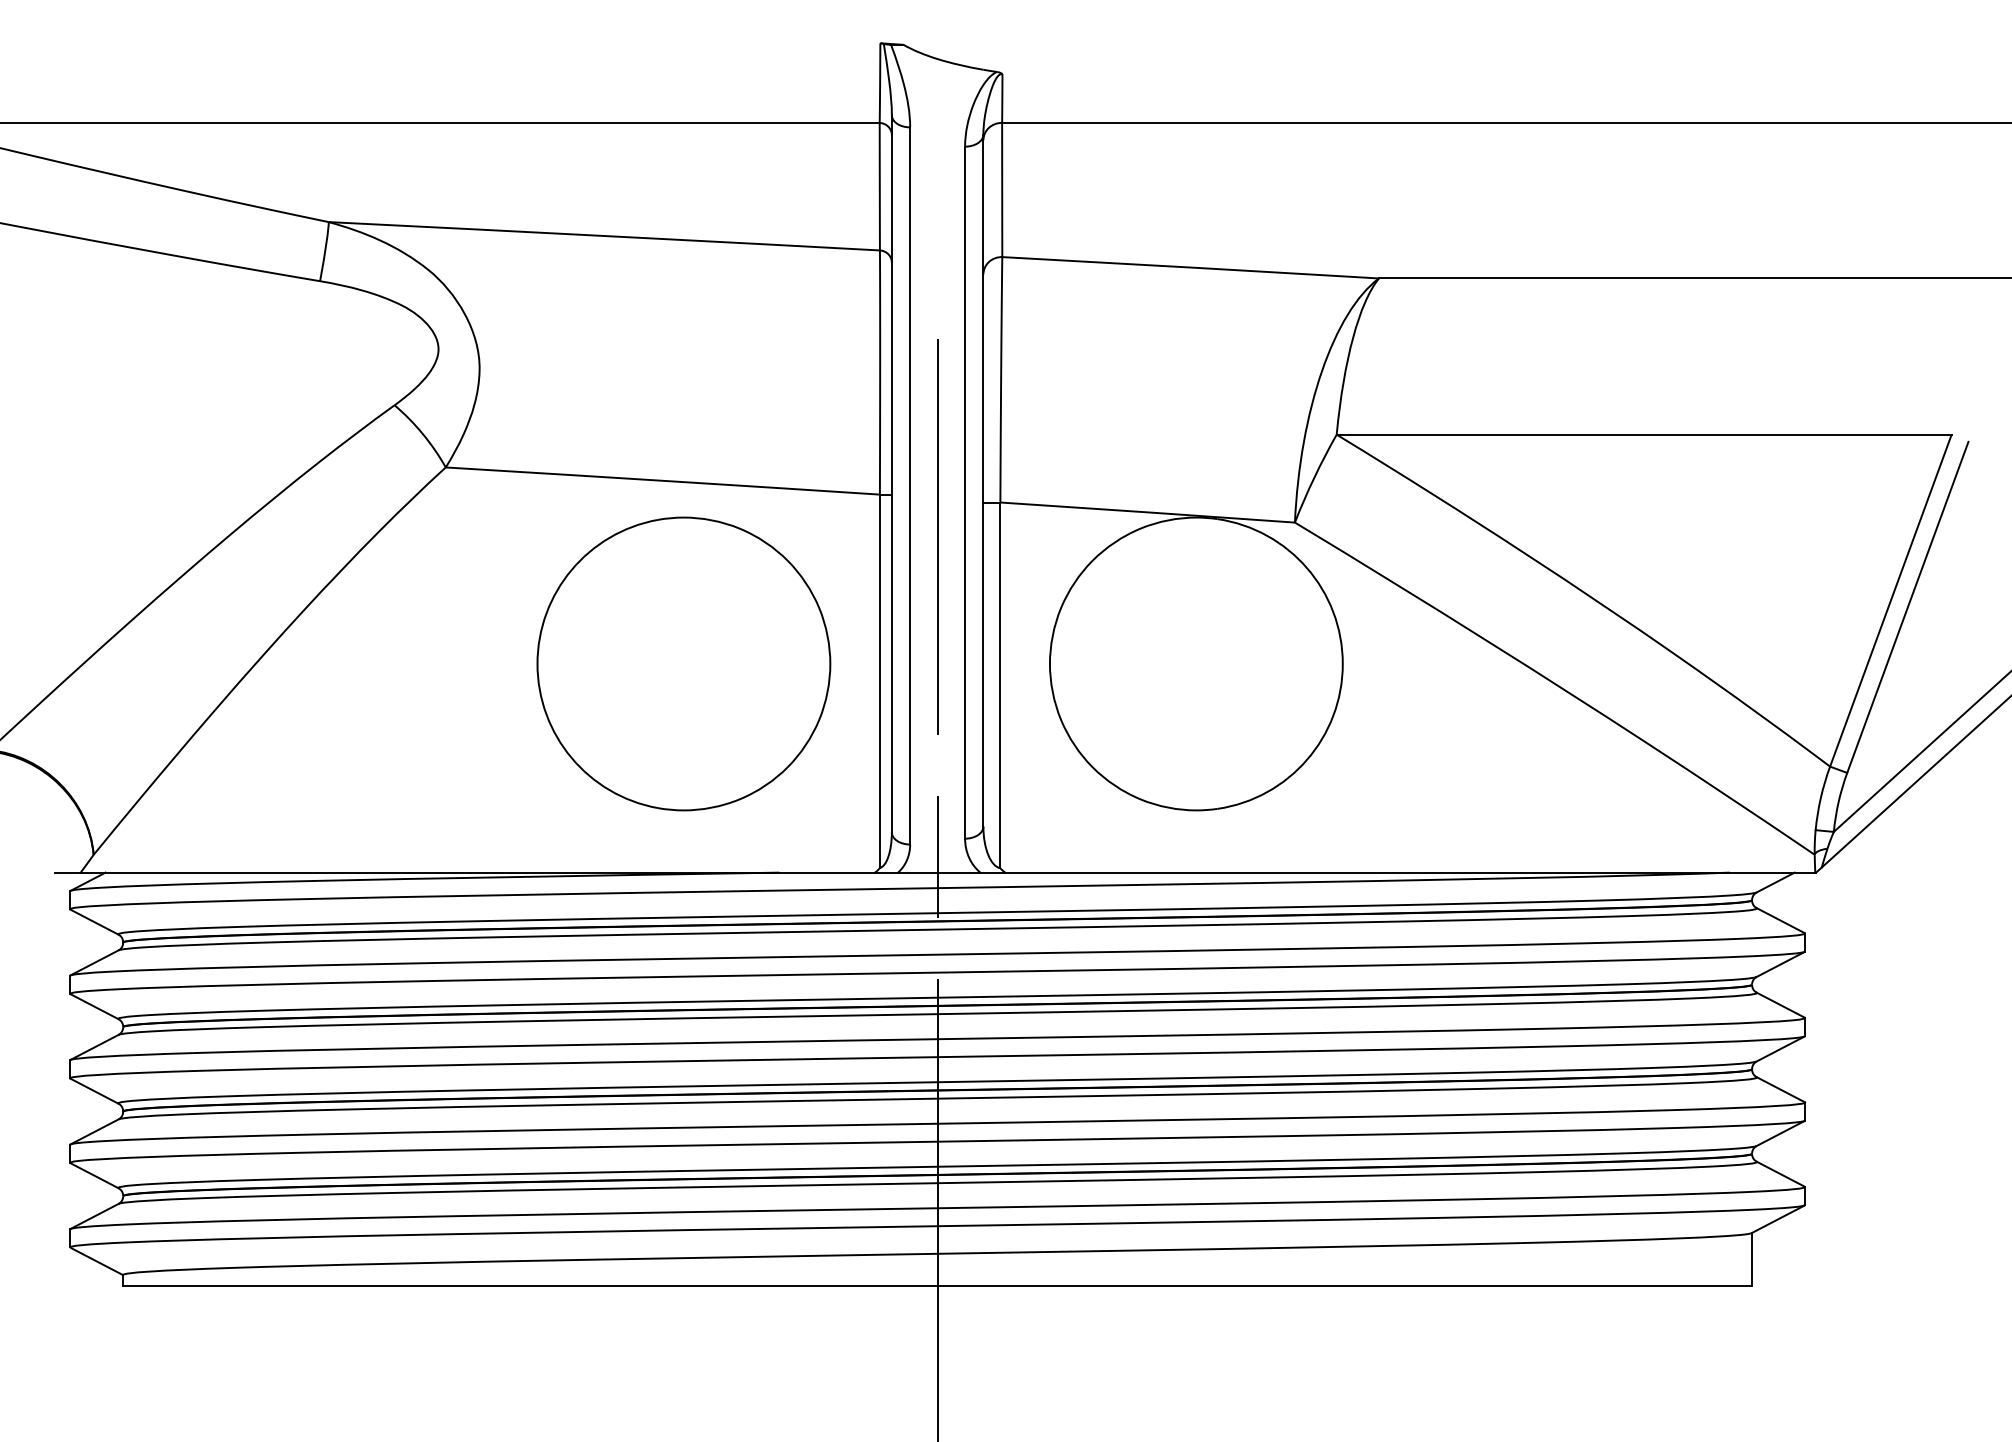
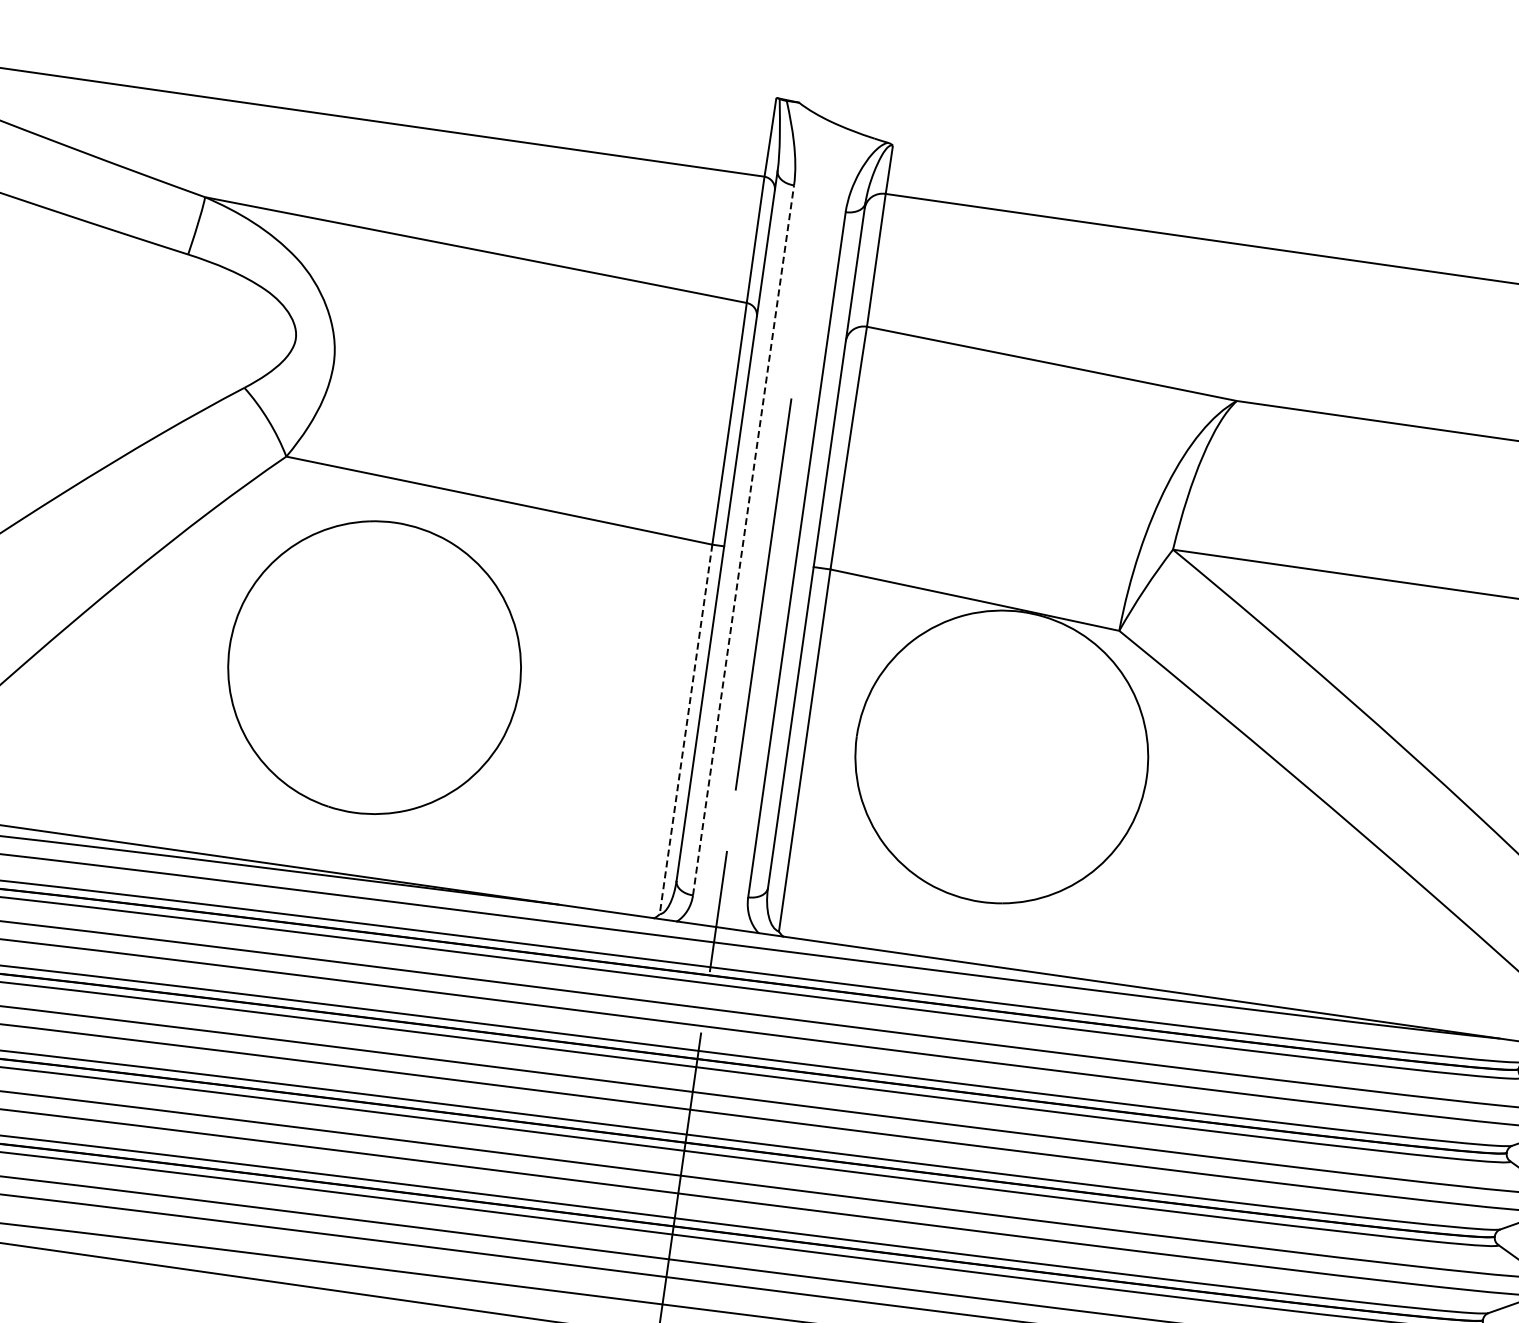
line: (910, 485) -> (743, 539), solid -> dashed
part: (683, 663) -> (374, 667), moved
line: (879, 681) -> (685, 729), solid -> dashed

